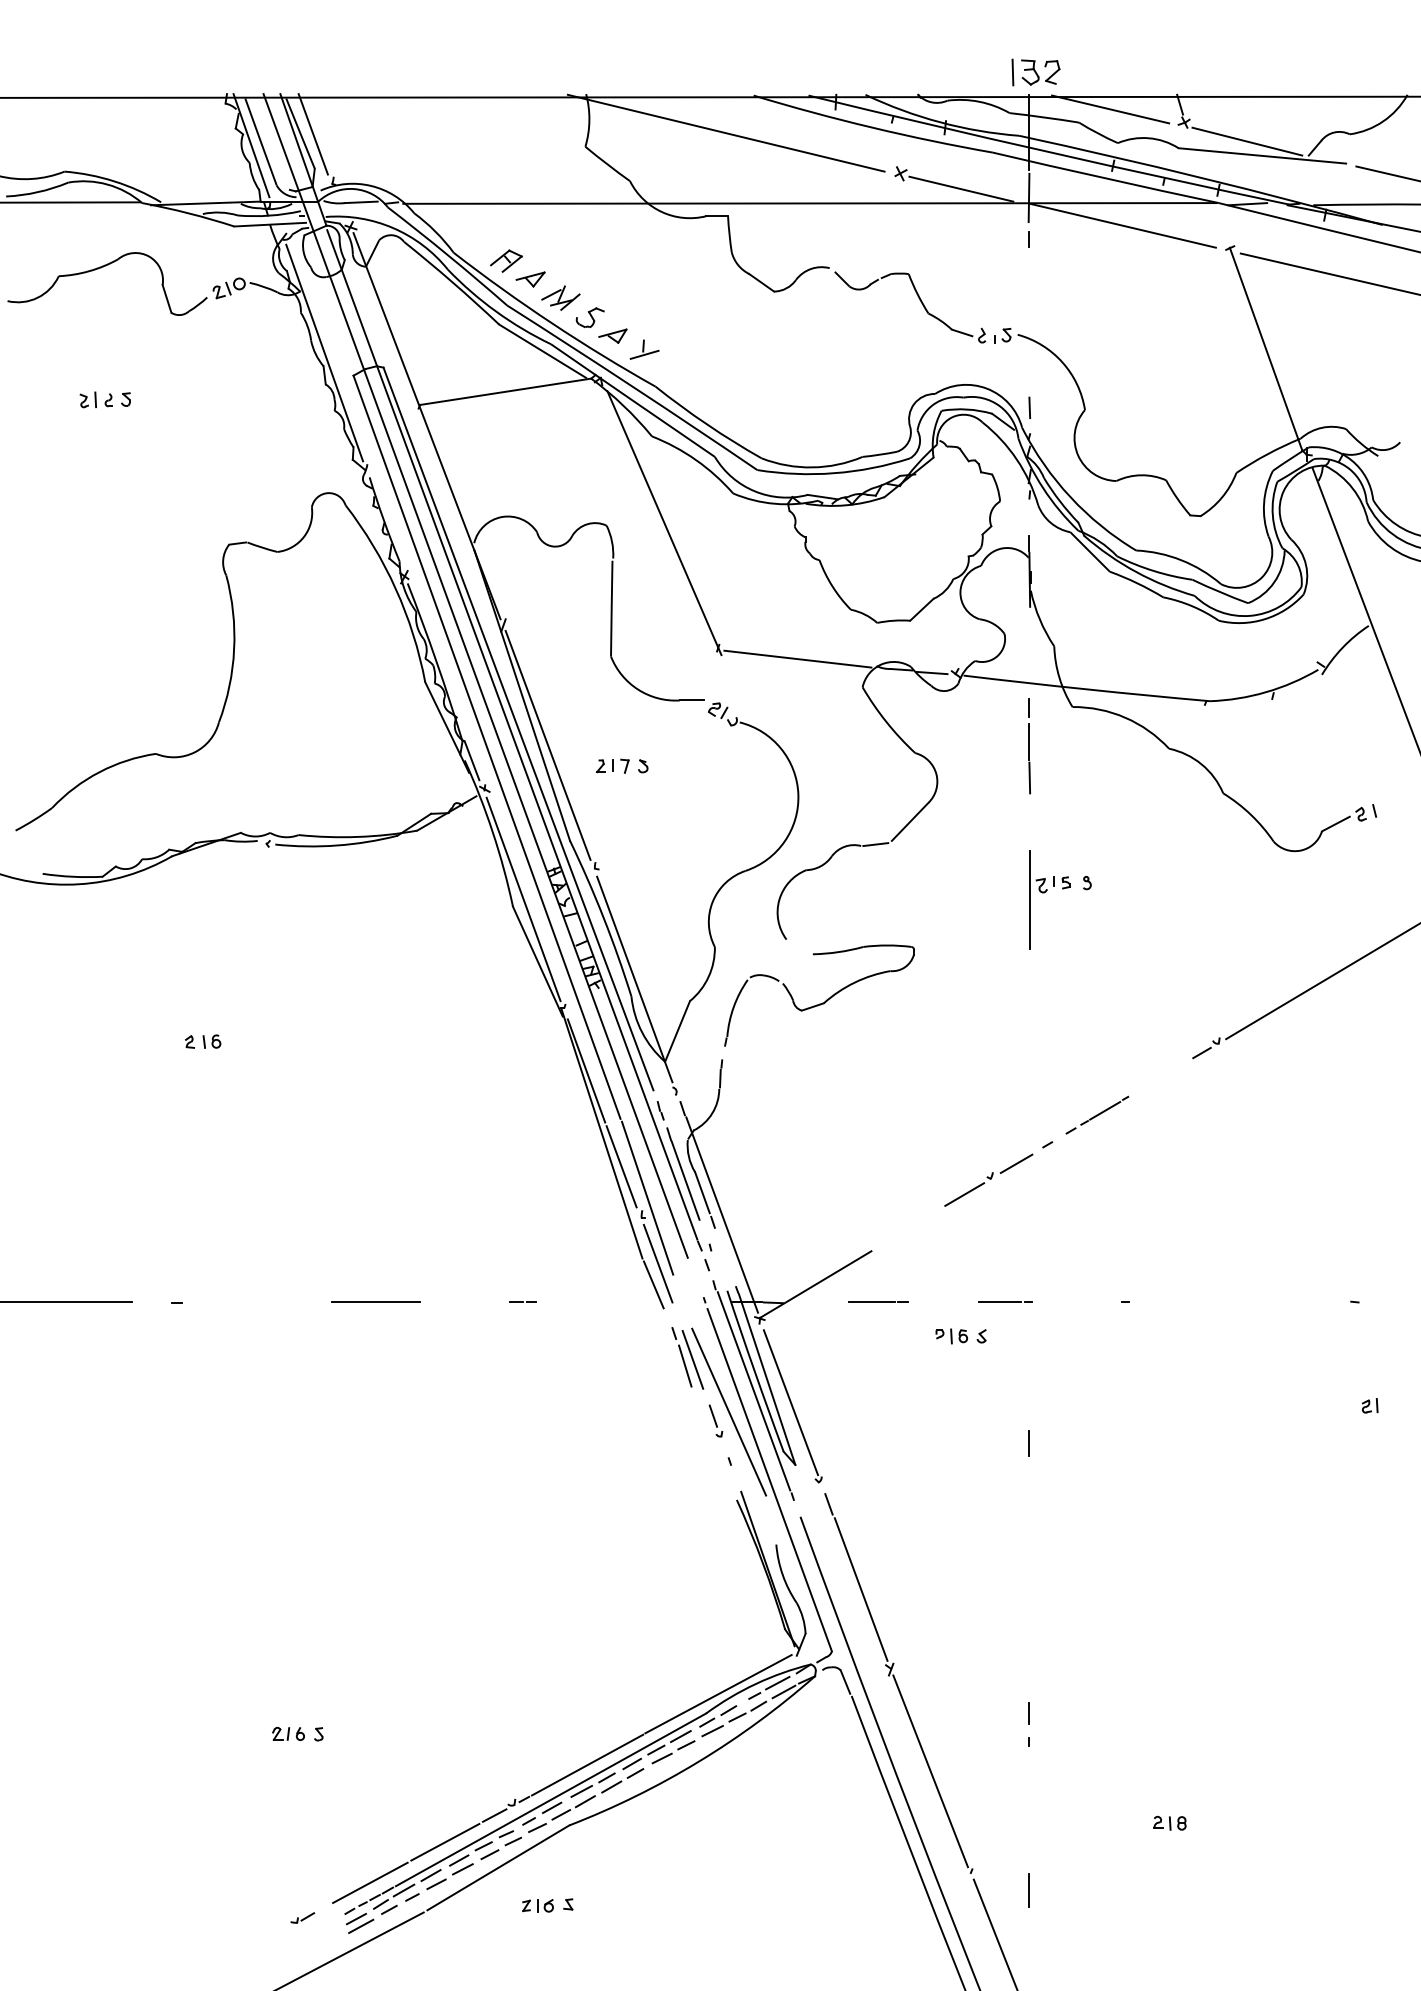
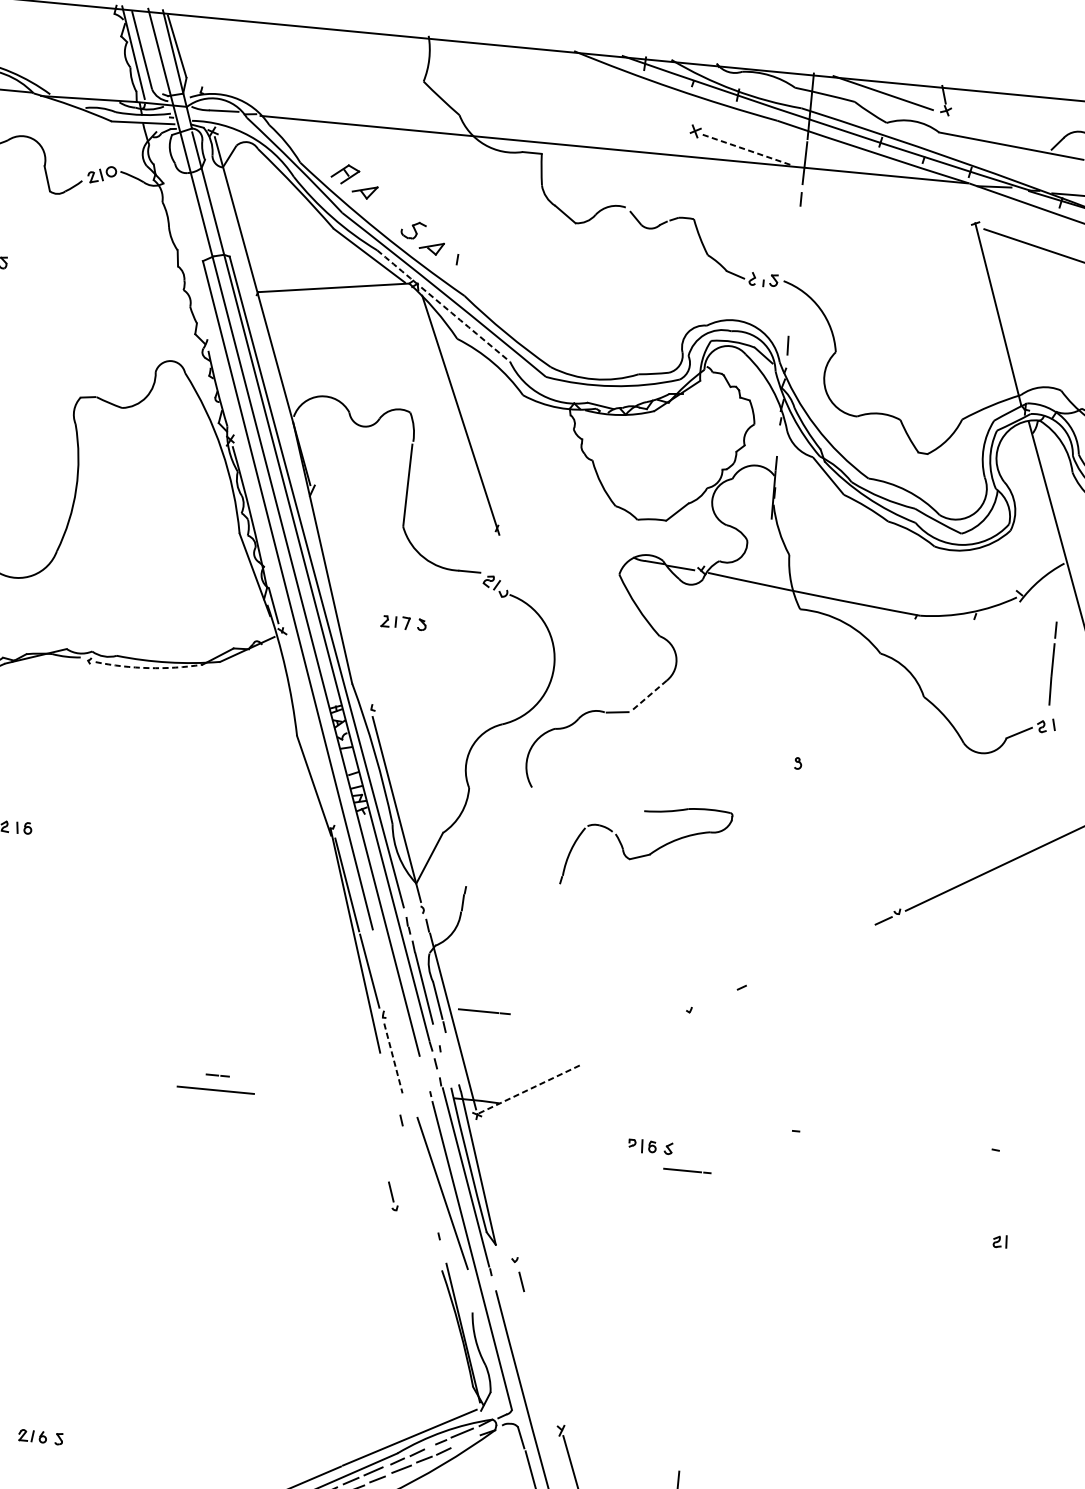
part: (1035, 72) -> (821, 54), removed
line: (725, 132) -> (546, 80), removed
line: (312, 134) -> (187, 48), removed
line: (1247, 141) -> (999, 132), removed
line: (961, 189) -> (746, 150), solid -> dashed
line: (1122, 225) -> (883, 194), removed
part: (560, 297) -> (389, 210), removed
line: (324, 352) -> (179, 238), removed
line: (644, 354) -> (457, 267), removed
arc: (632, 400) -> (443, 306), solid -> dashed
line: (797, 658) -> (565, 544), removed
line: (547, 744) -> (340, 597), removed
line: (1029, 746) -> (1052, 663), moved
line: (909, 822) -> (648, 696), solid -> dashed
arc: (336, 845) -> (148, 668), solid -> dashed
part: (1046, 892) -> (761, 768), removed
line: (523, 899) -> (306, 730), removed
part: (822, 1002) -> (648, 853), moved
line: (1097, 1114) -> (787, 965), removed
line: (1016, 1163) -> (713, 1001), removed
line: (964, 1194) -> (665, 1023), removed
line: (647, 1197) -> (389, 1000), removed
line: (658, 1264) -> (393, 1059), solid -> dashed
line: (653, 1284) -> (387, 1076), removed
line: (815, 1284) -> (528, 1089), solid -> dashed
line: (375, 1301) -> (215, 1089), moved
line: (522, 1301) -> (217, 1074), moved
line: (878, 1301) -> (484, 1010), moved
line: (1005, 1301) -> (687, 1170), moved
line: (692, 1359) -> (415, 1144), removed
line: (685, 1365) -> (408, 1149), removed
line: (790, 1402) -> (496, 1190), removed
part: (715, 1420) -> (392, 1195), moved
line: (1029, 1443) -> (701, 1245), removed
line: (860, 1589) -> (541, 1358), removed
line: (783, 1691) -> (466, 1440), removed

